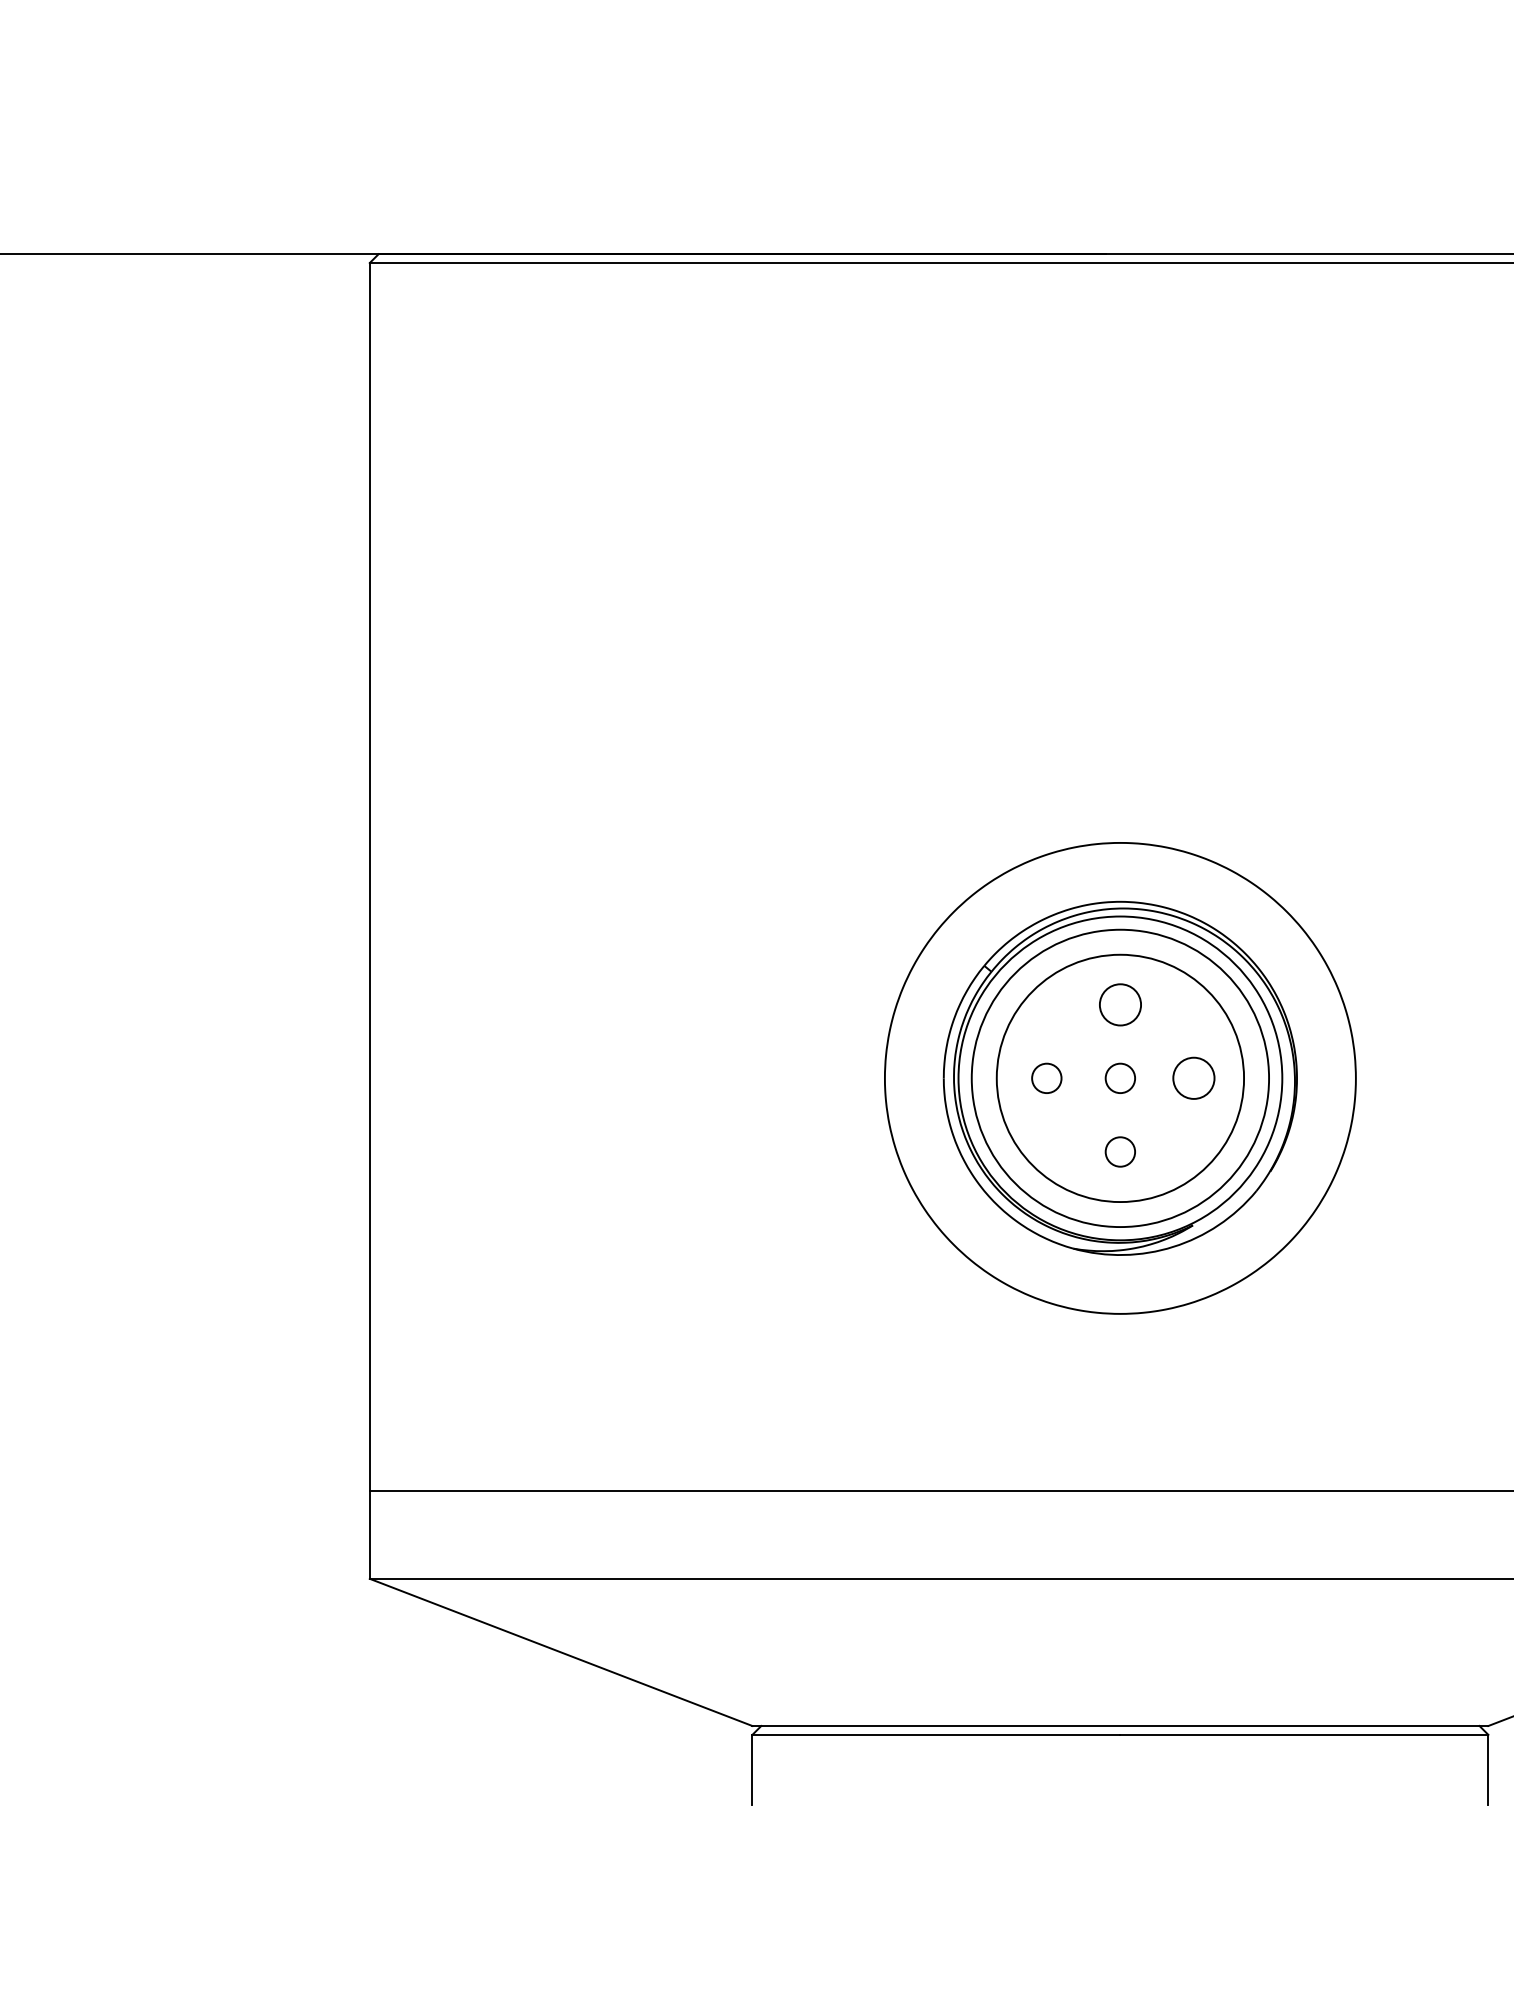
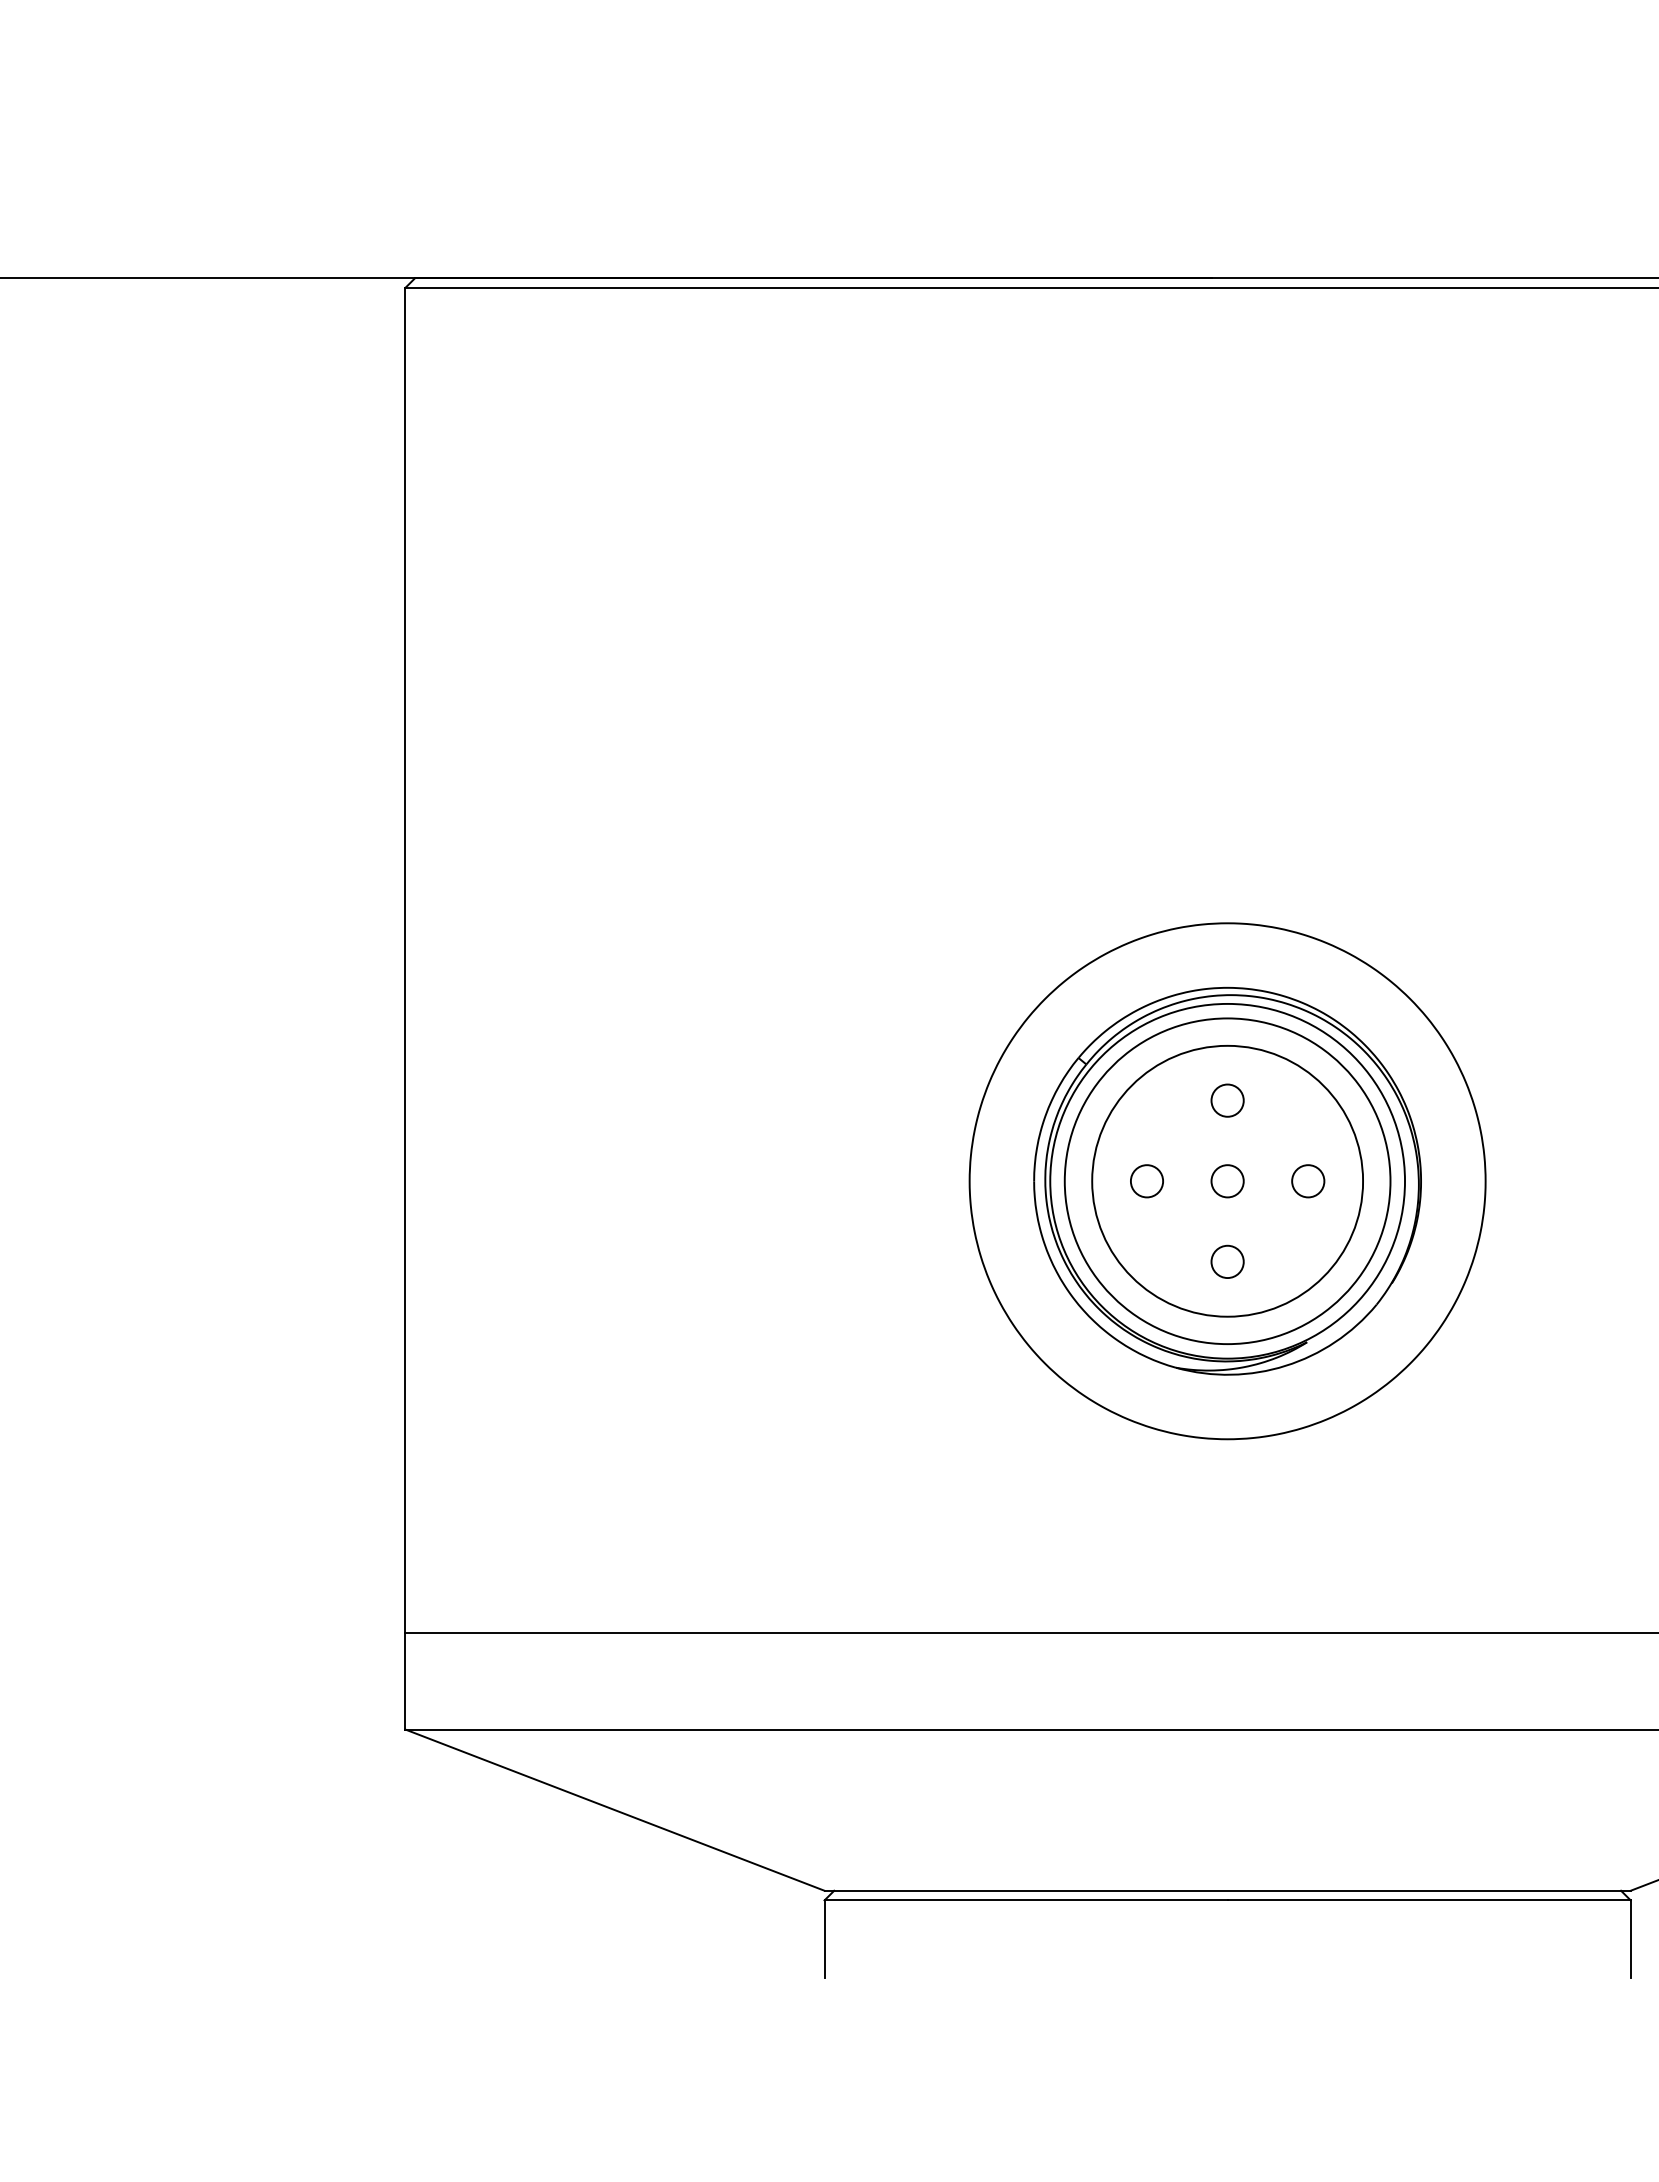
circle: (1120, 1004) -> (1227, 1100), size x0.71
circle: (1194, 1078) -> (1308, 1181), size x0.71

